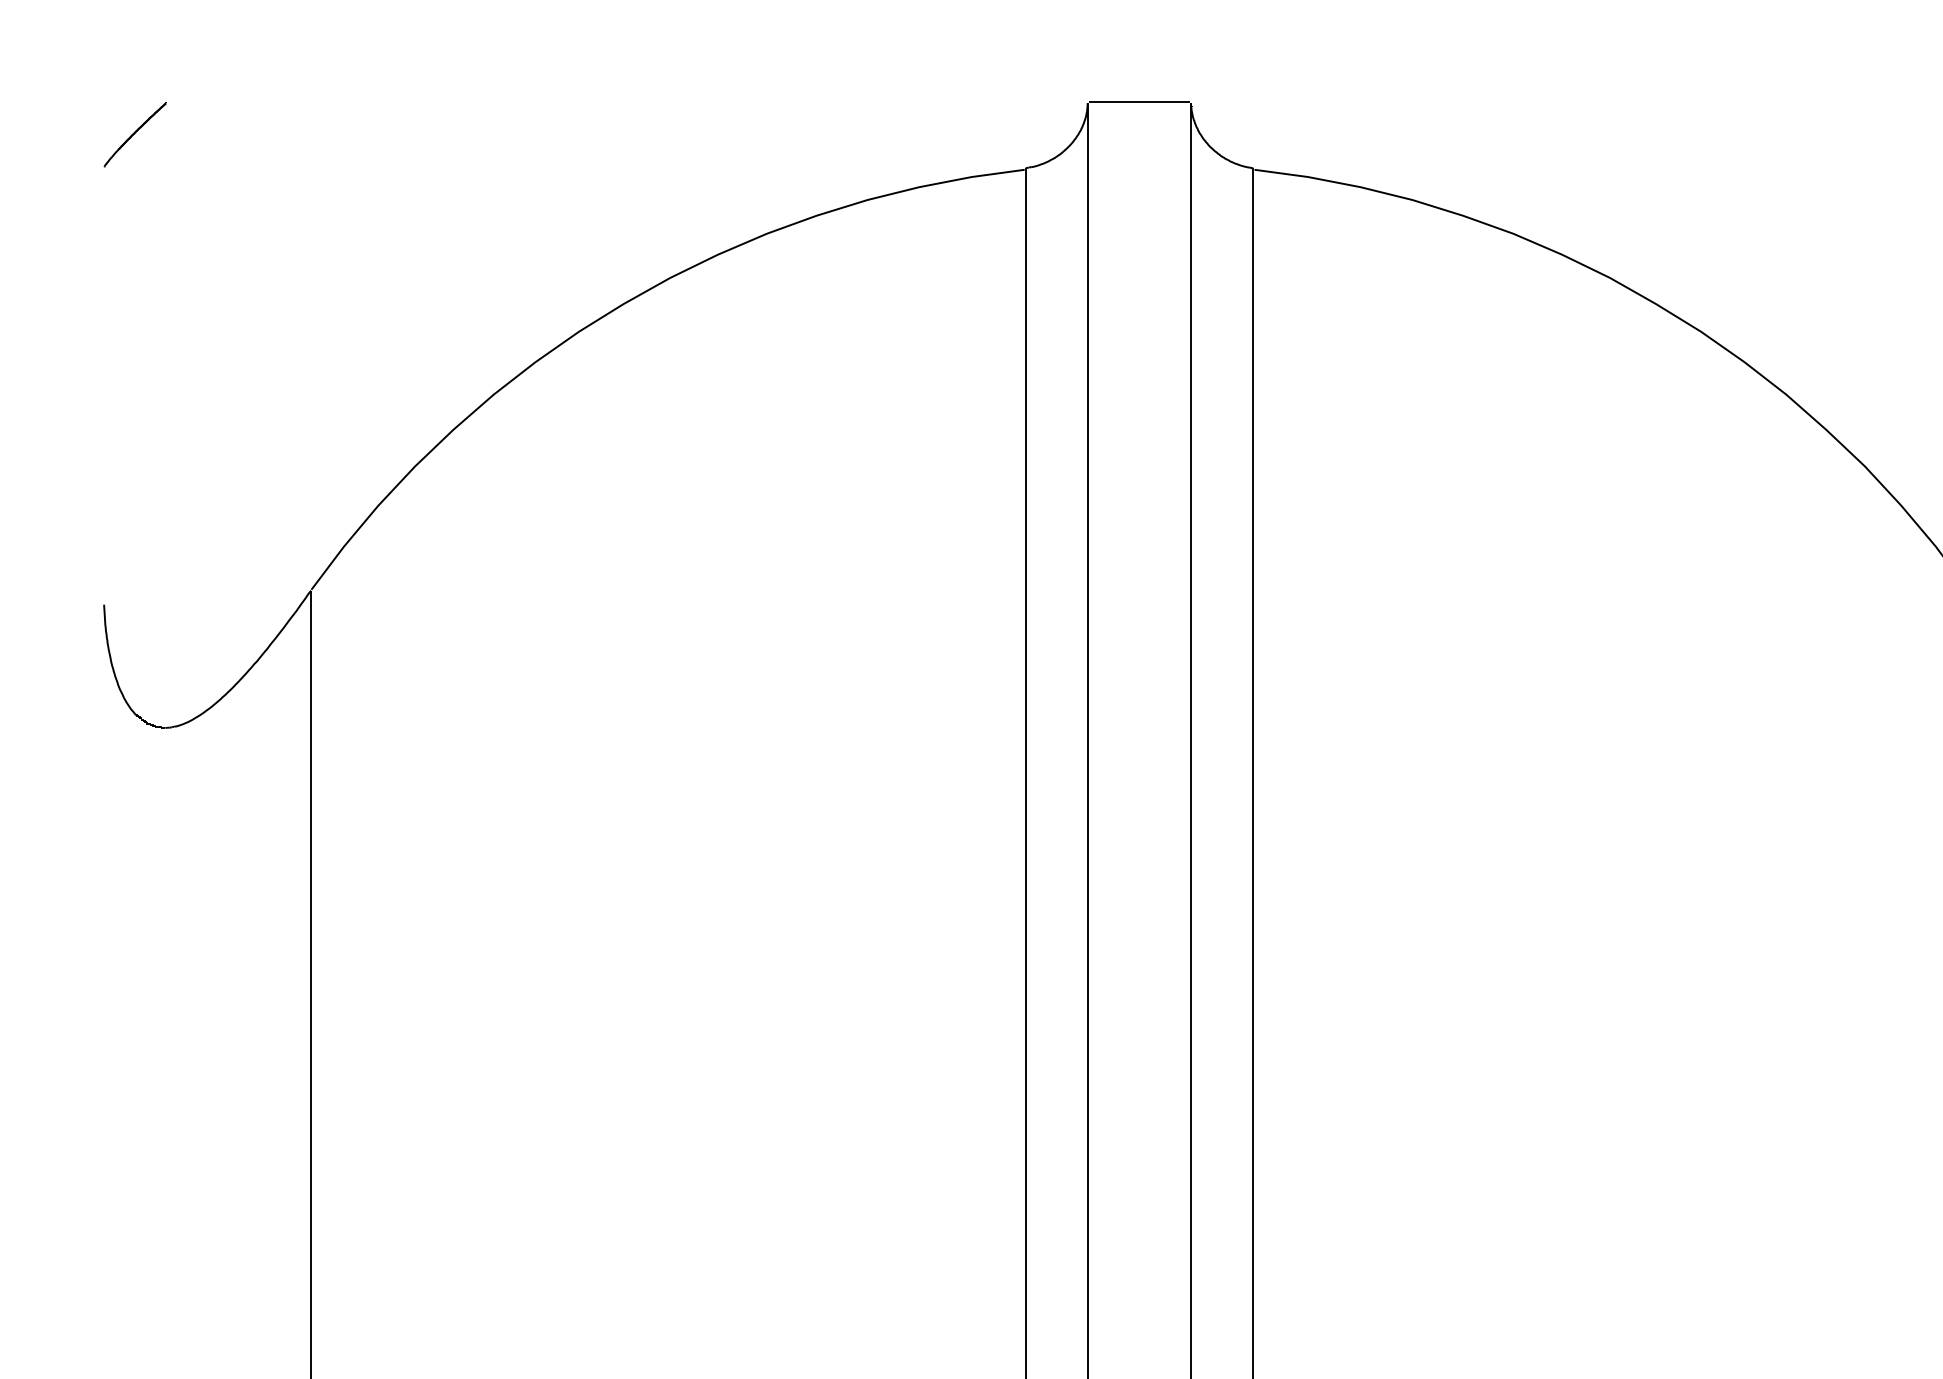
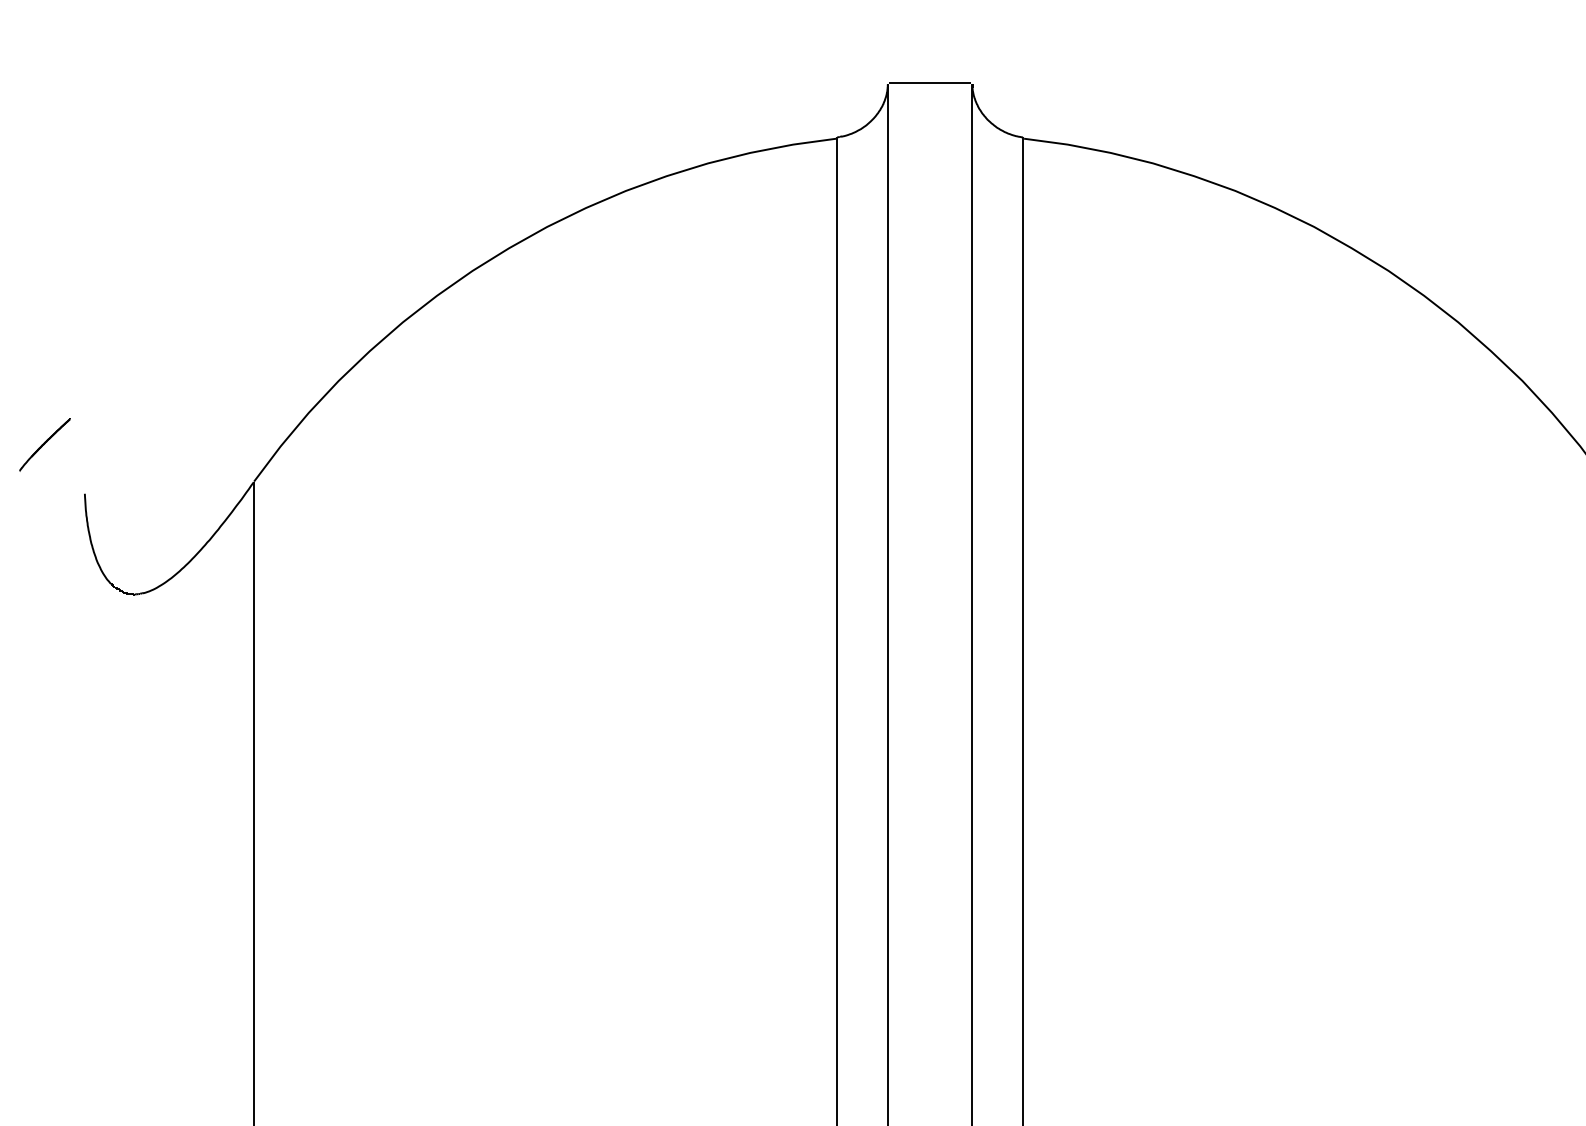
part: (134, 134) -> (44, 444), moved

